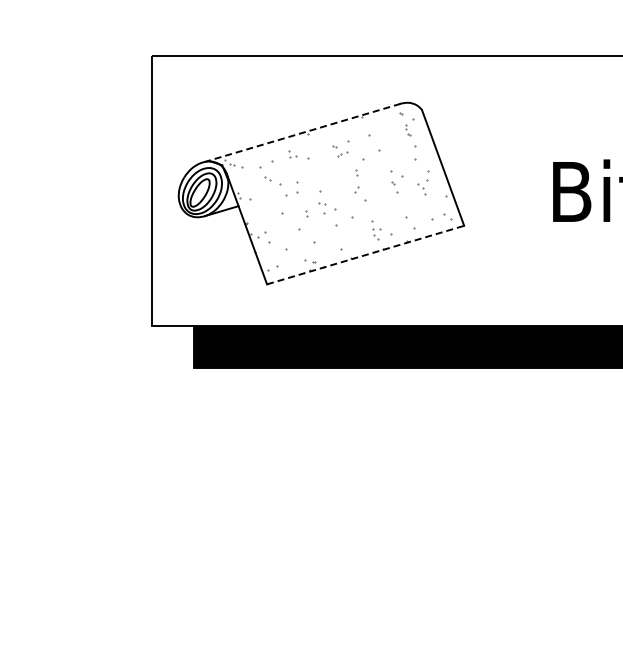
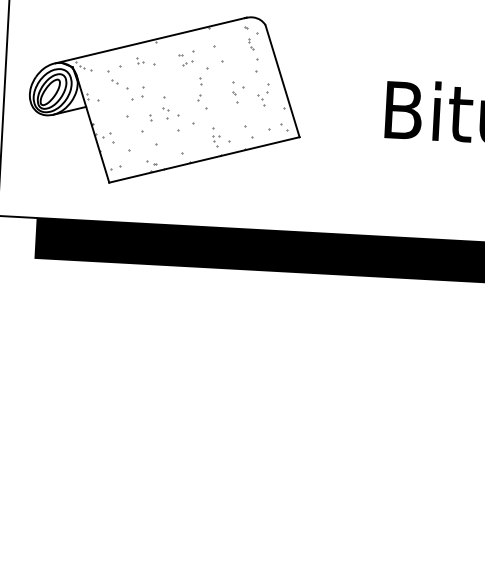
line: (303, 132) -> (151, 40), dashed -> solid
line: (365, 255) -> (204, 160), dashed -> solid

